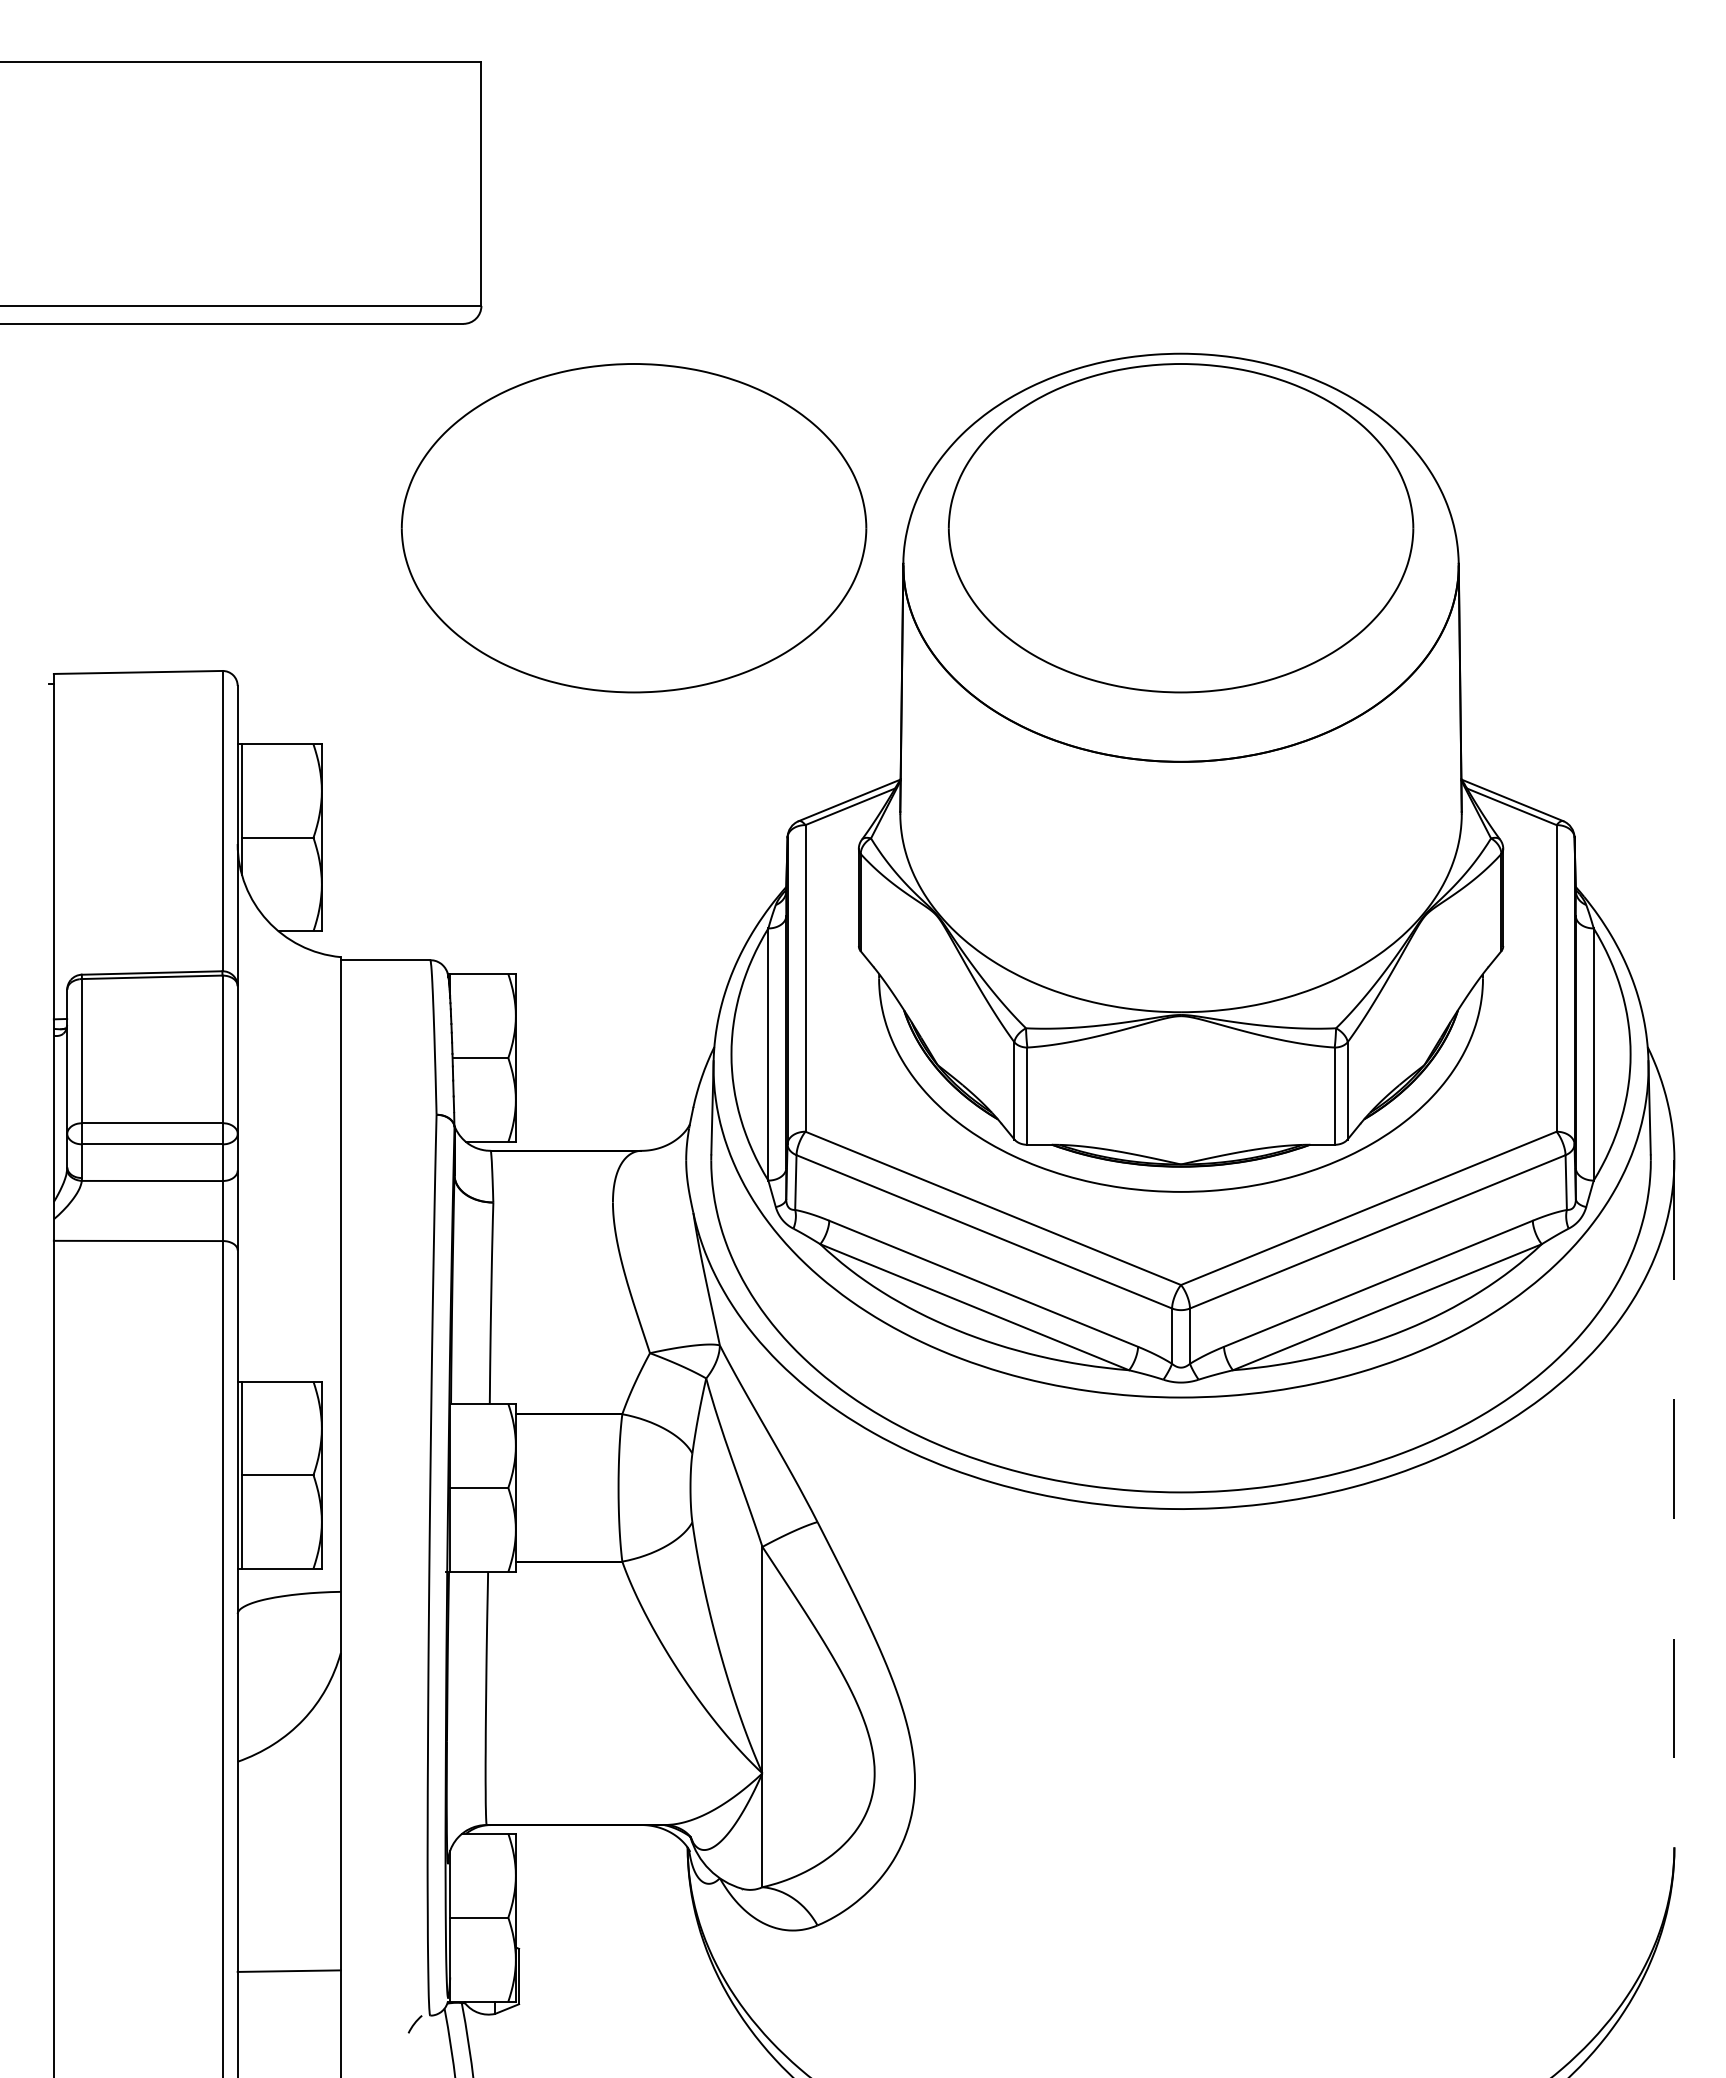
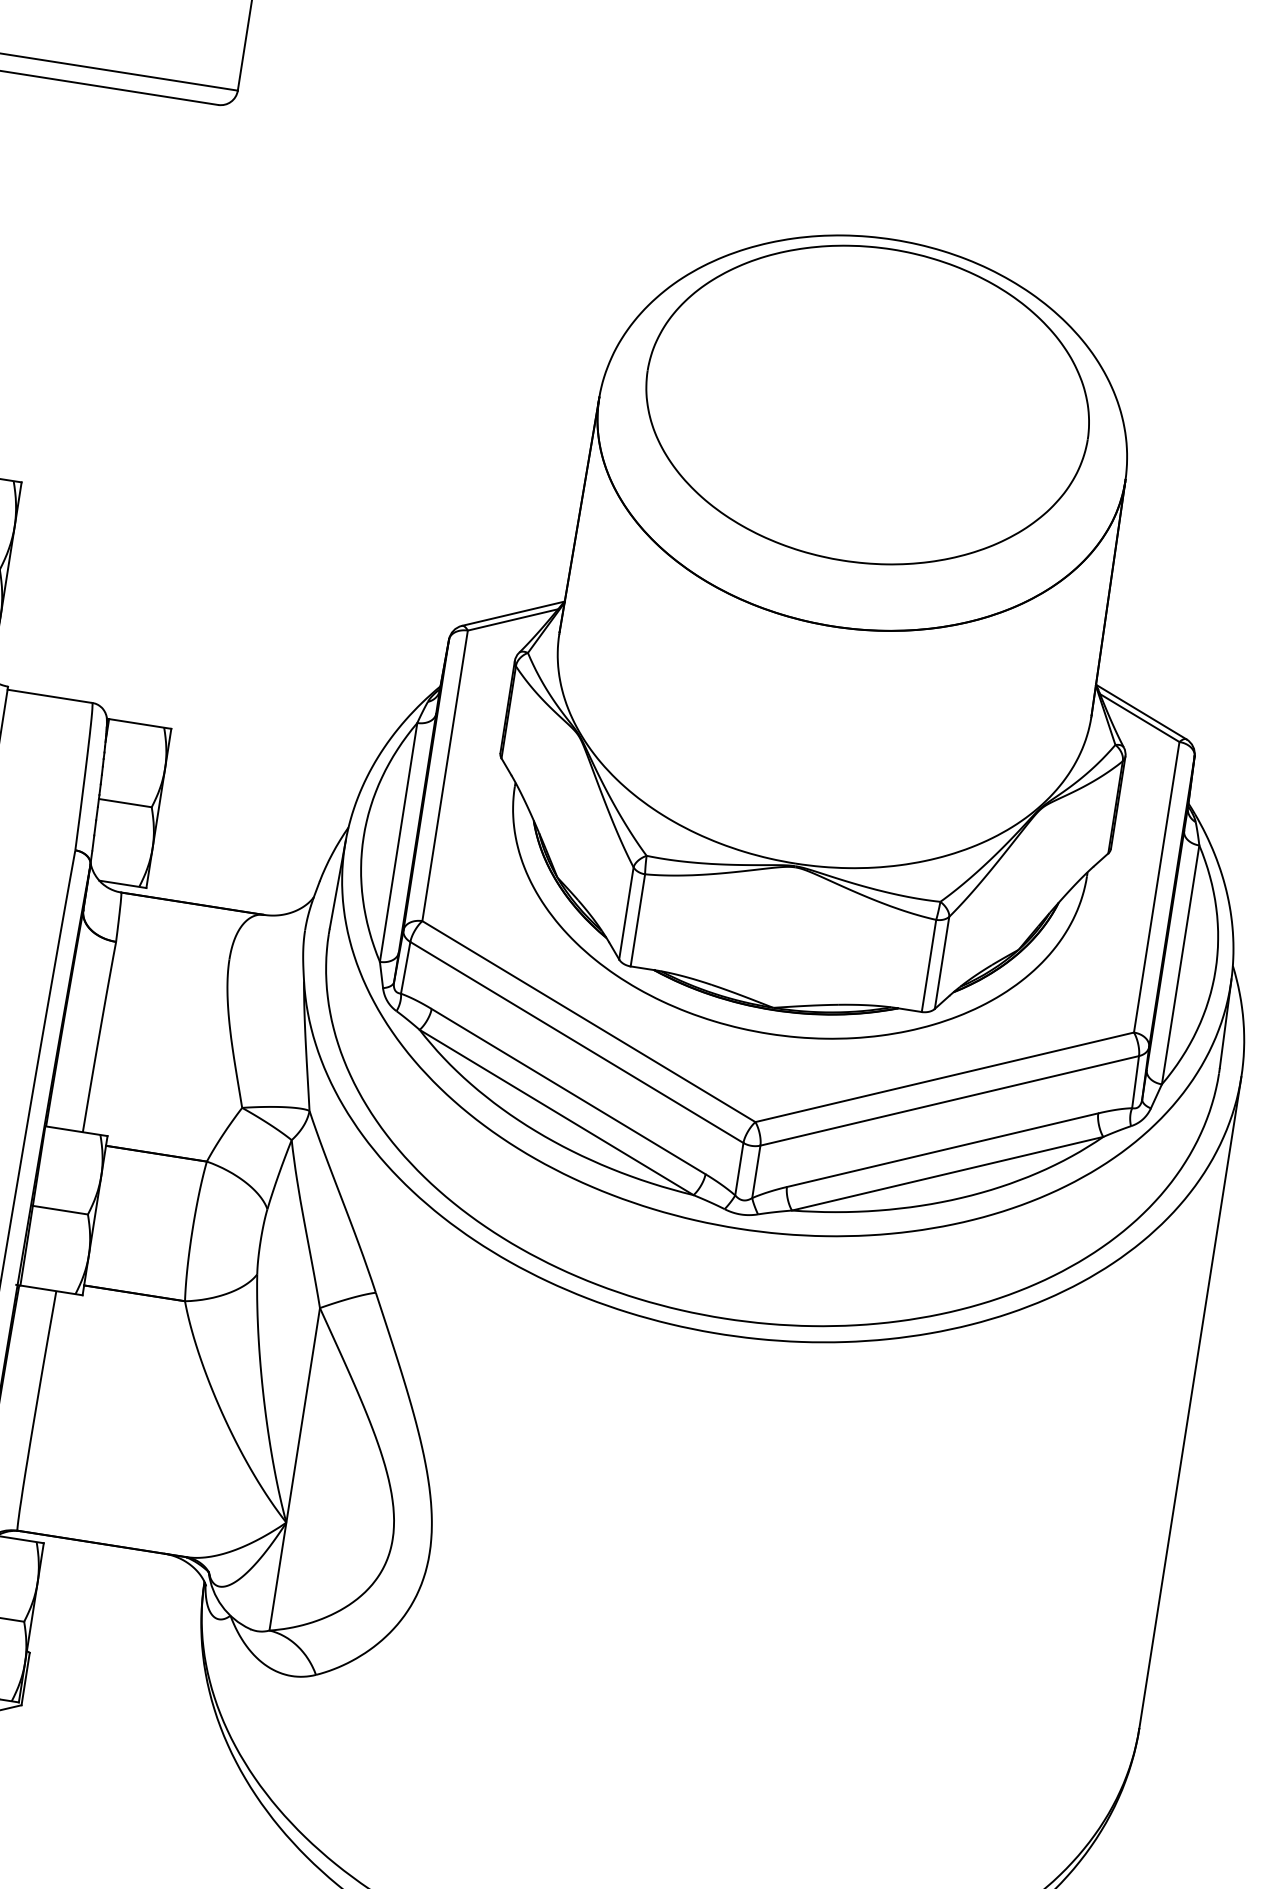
part: (633, 528) -> (348, 324), removed
line: (1674, 1503) -> (1190, 1402), dashed -> solid

